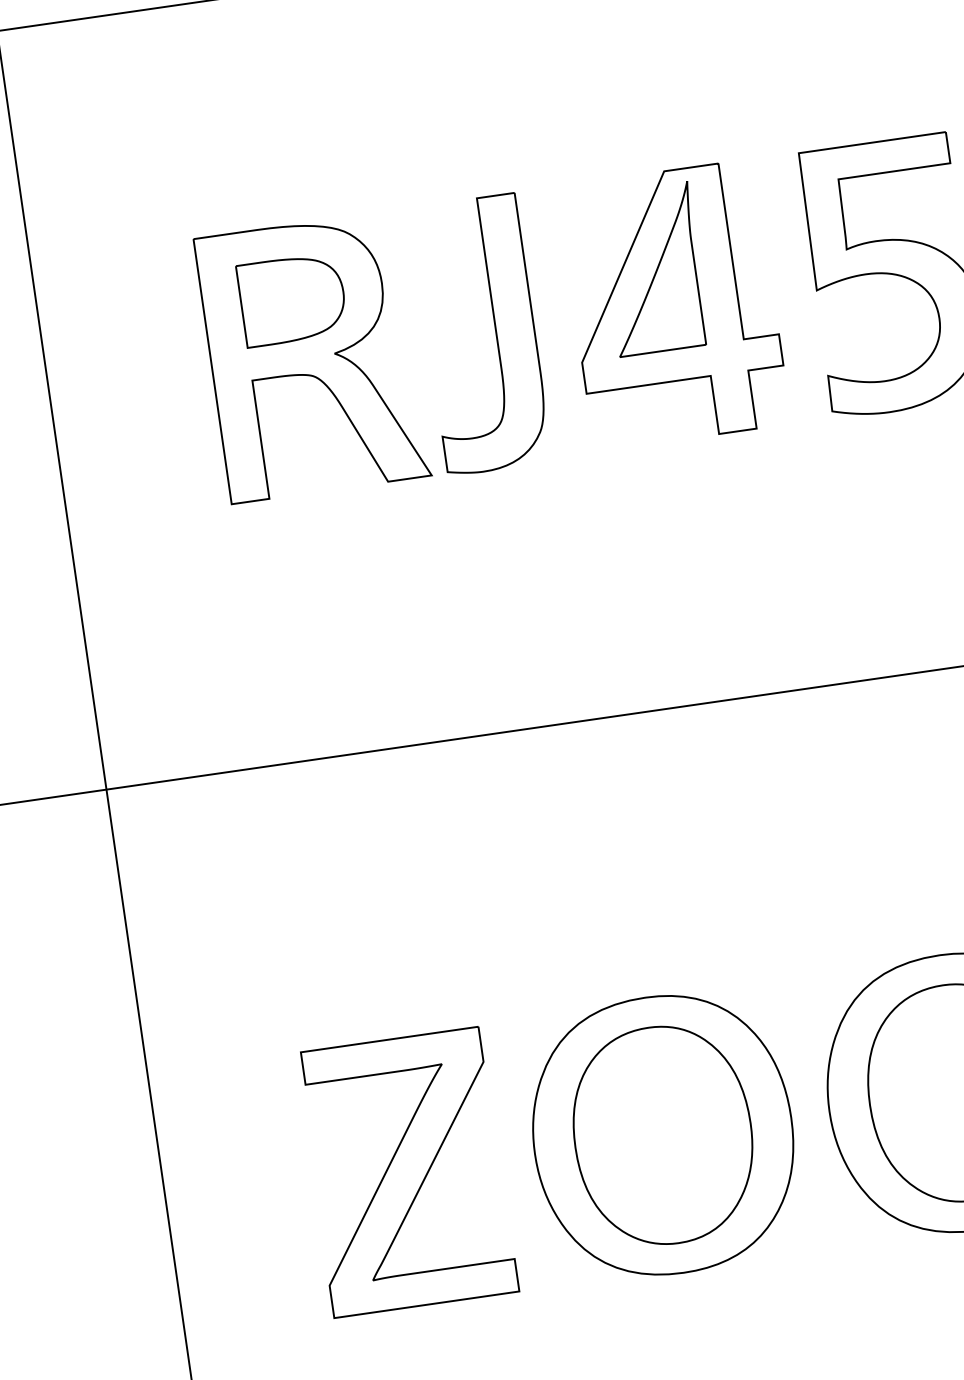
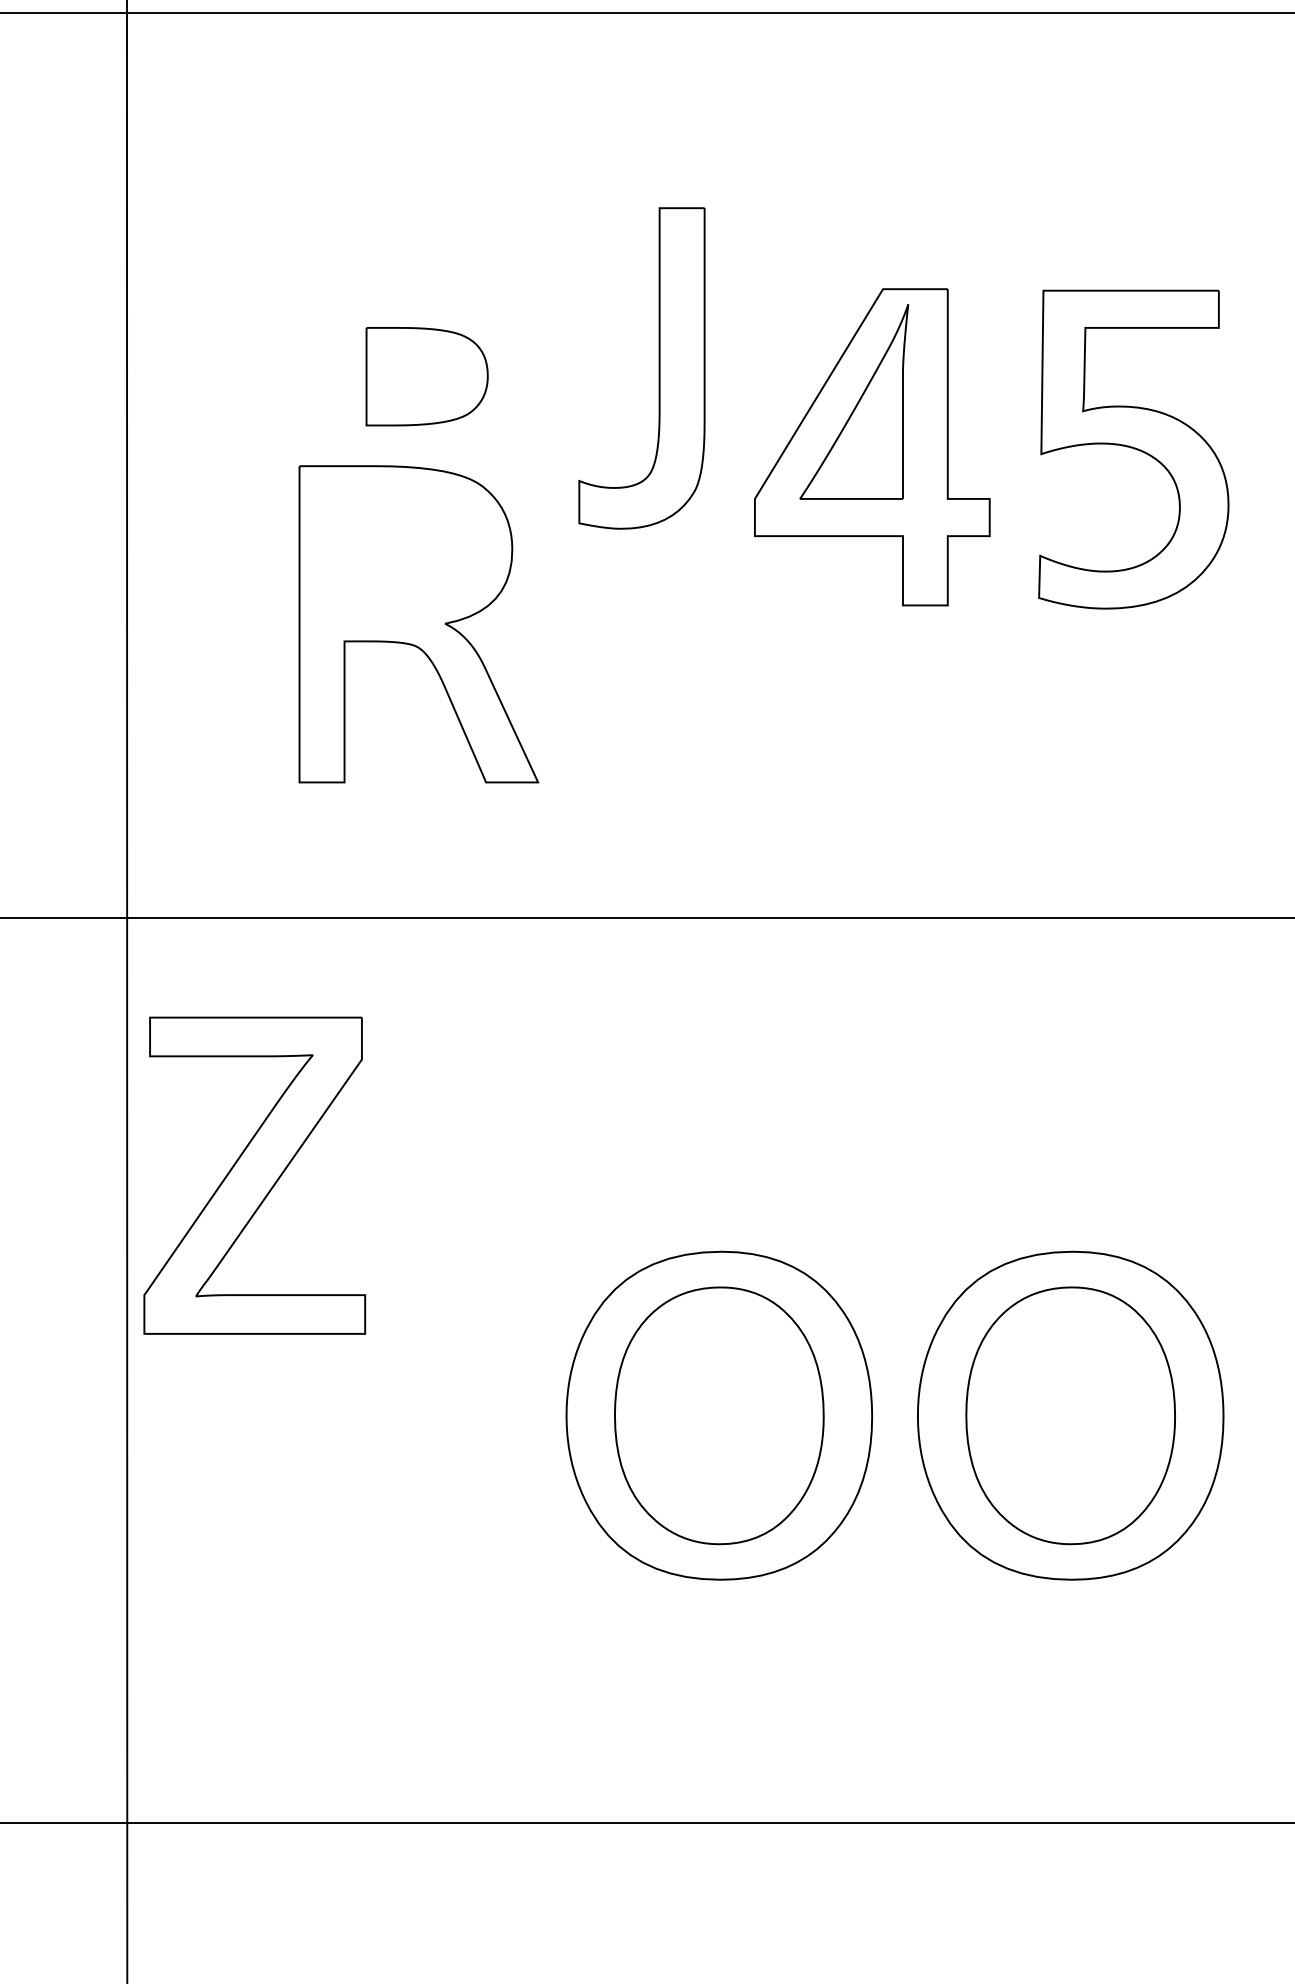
part: (495, 332) -> (658, 368), moved
part: (312, 357) -> (418, 624), moved
part: (407, 1172) -> (254, 1175), moved

